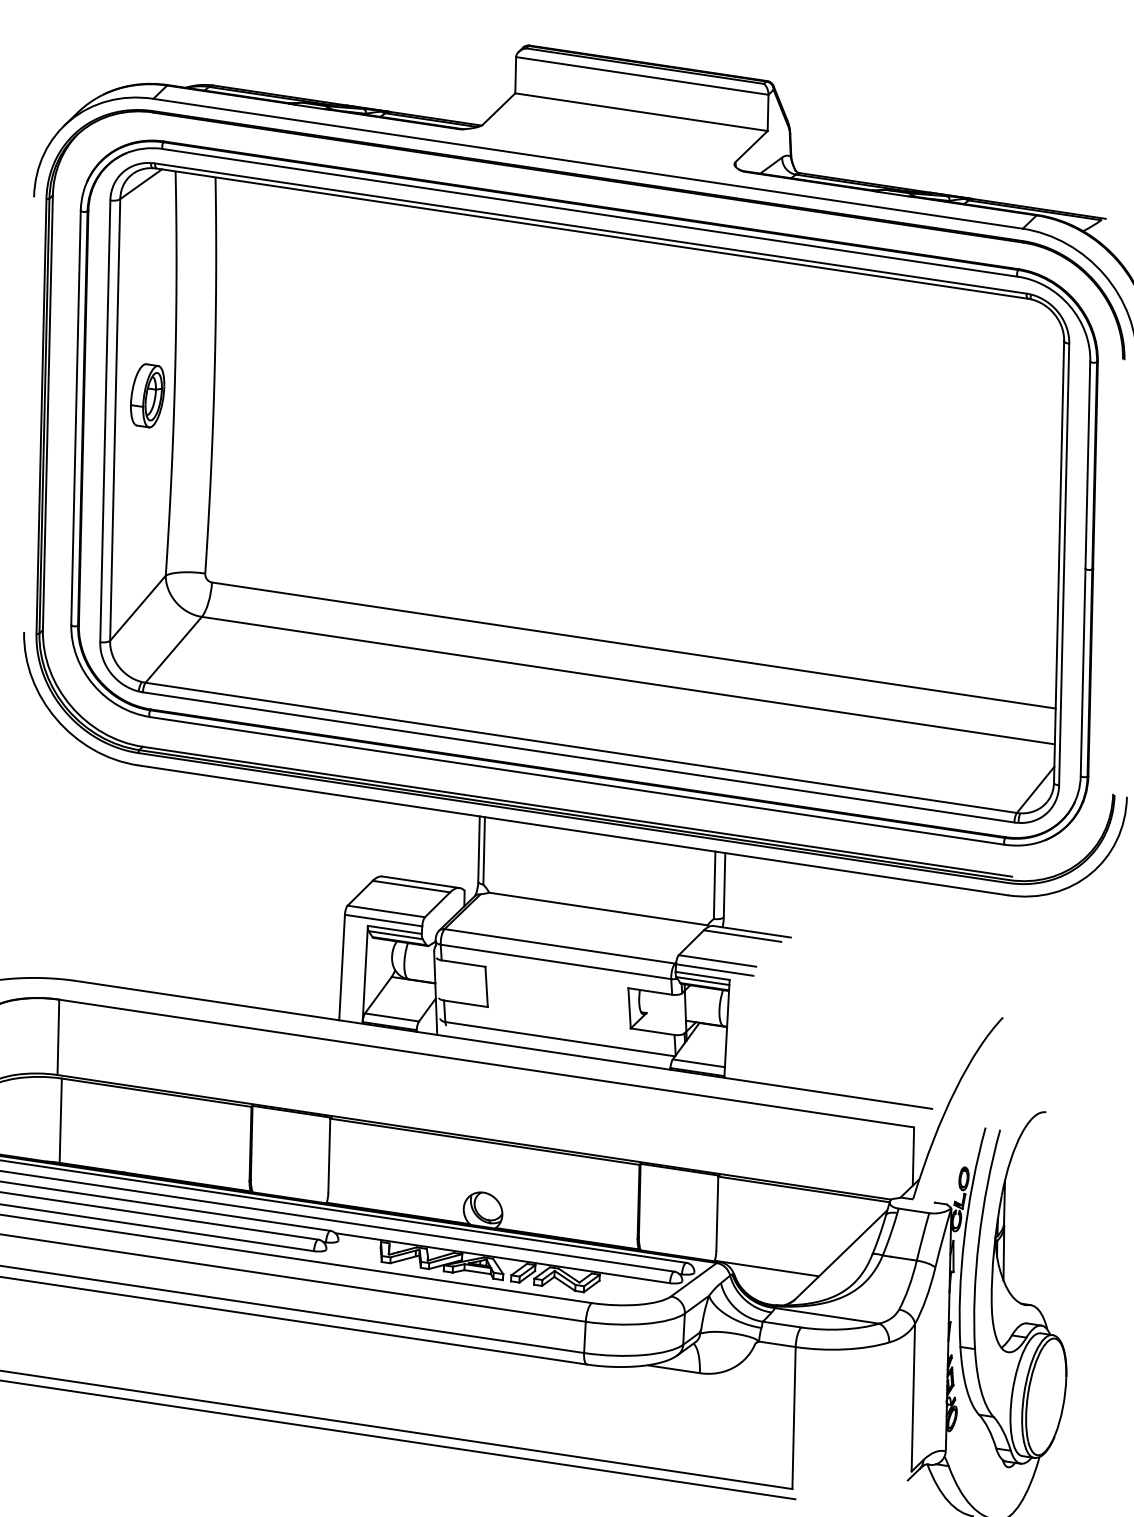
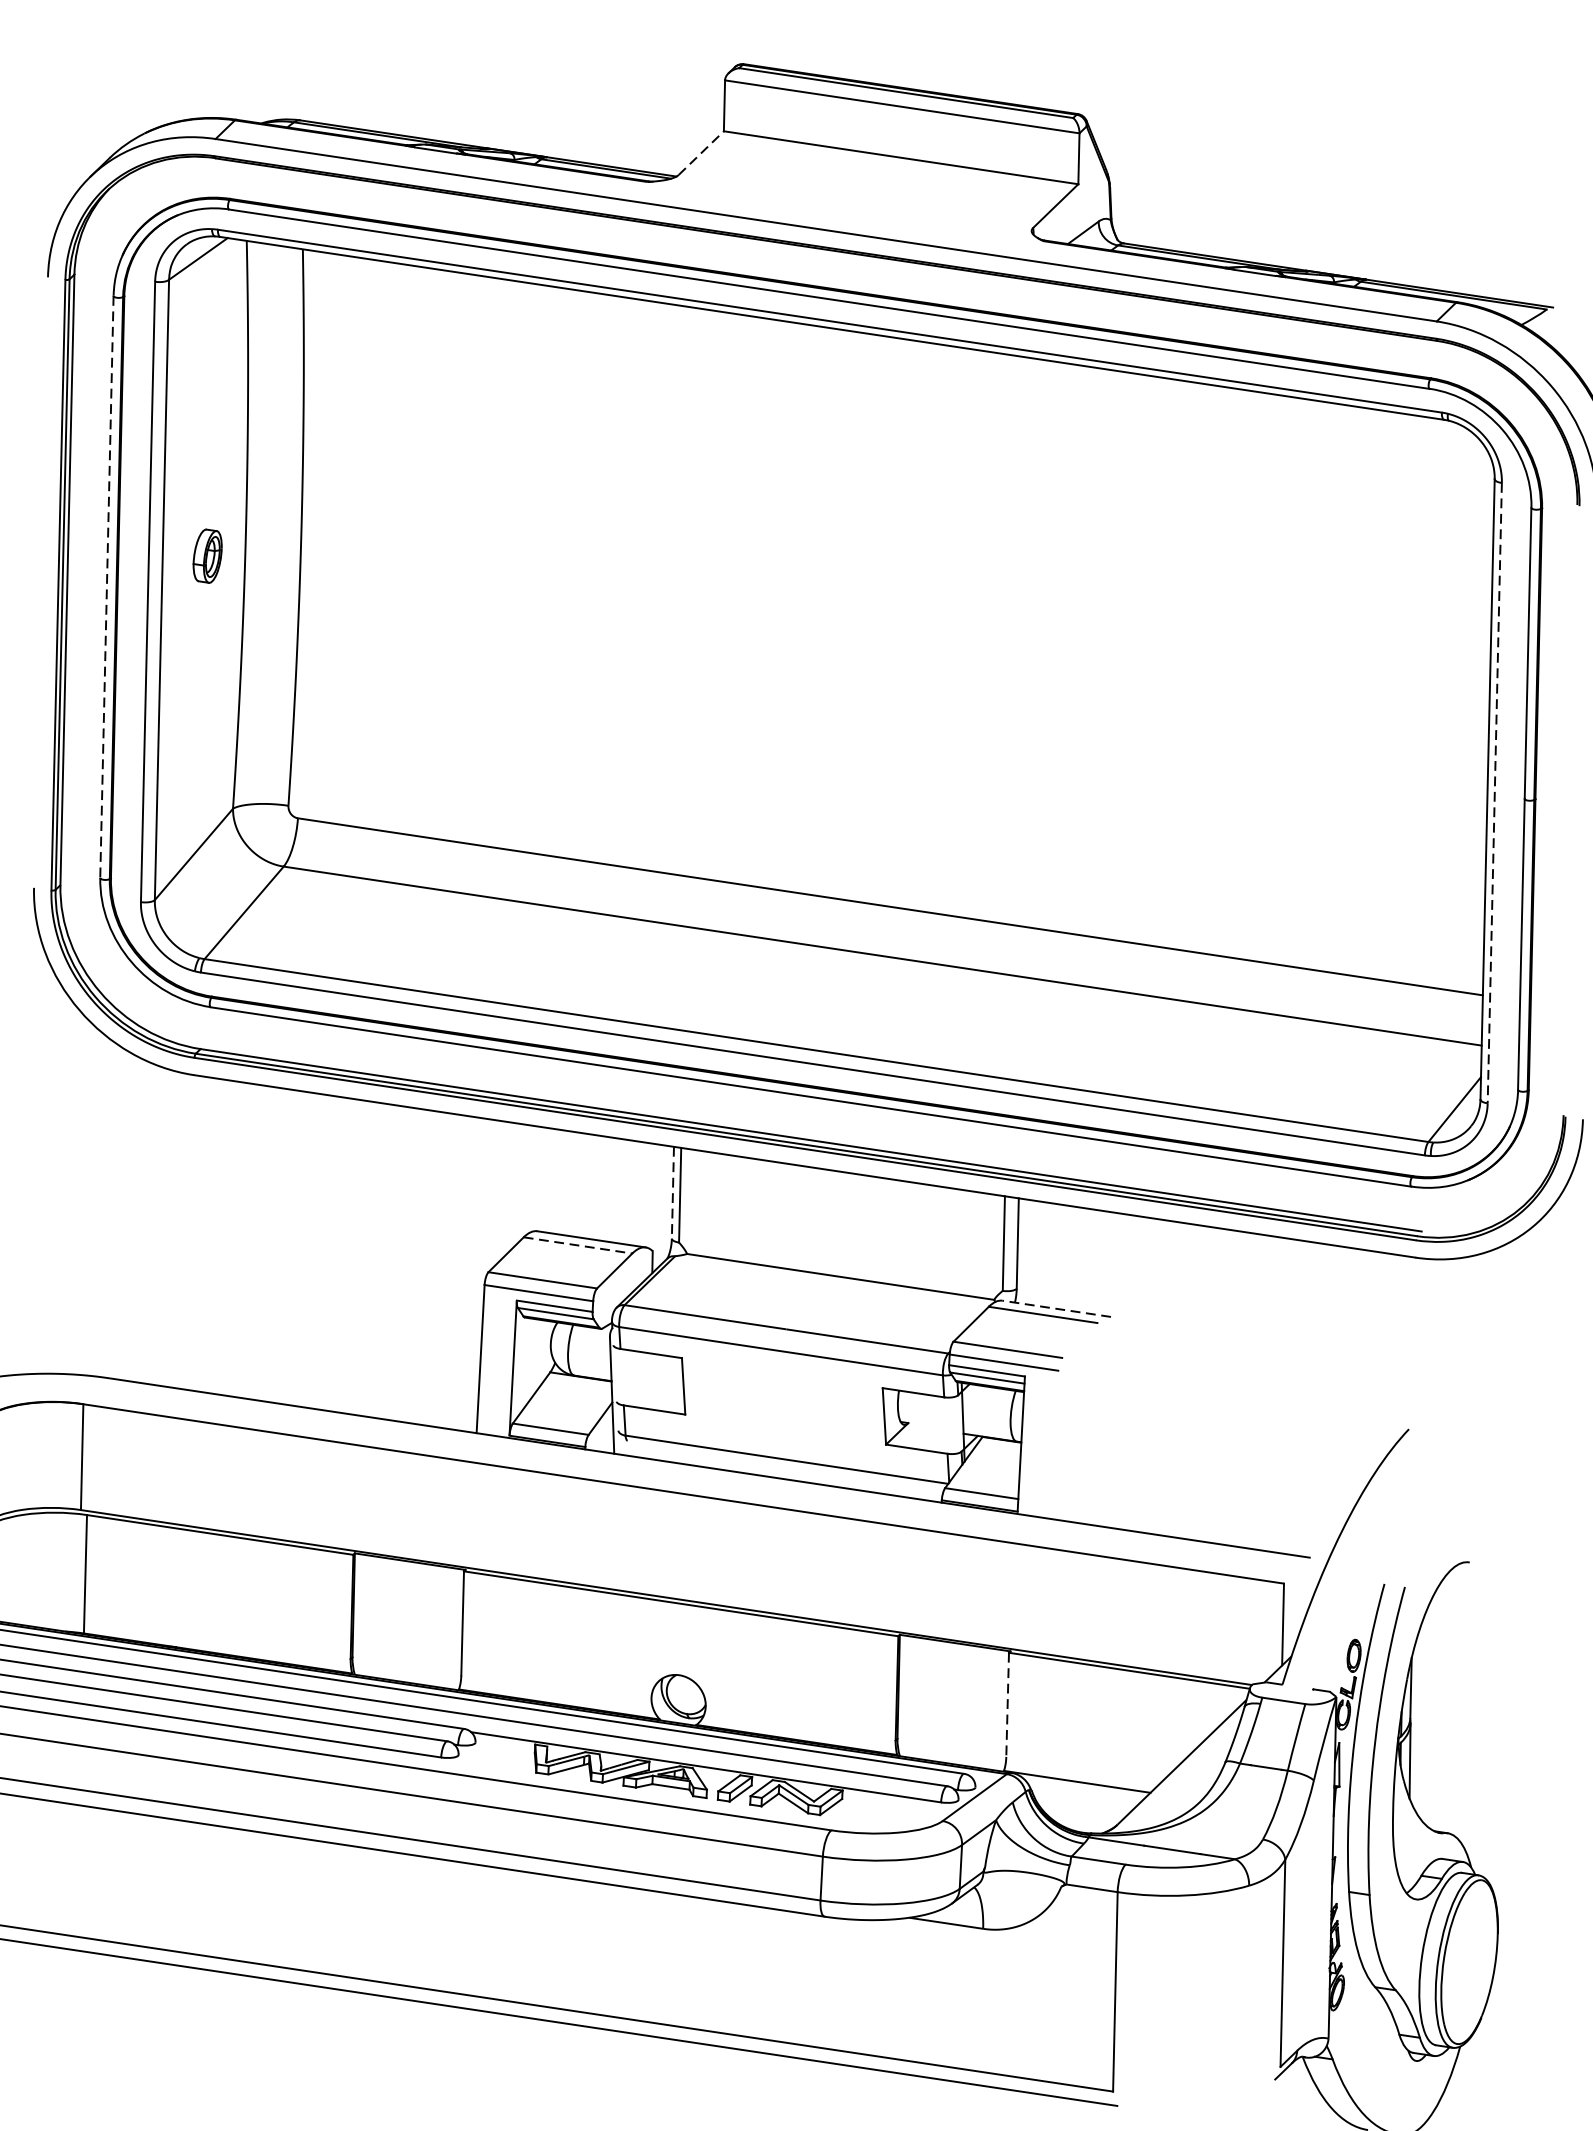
line: (499, 108) -> (701, 152), solid -> dashed
part: (147, 395) -> (207, 555), size x0.6
line: (76, 418) -> (107, 587), solid -> dashed
line: (1064, 564) -> (1495, 793), solid -> dashed
line: (479, 849) -> (673, 1193), solid -> dashed
line: (411, 886) -> (578, 1245), solid -> dashed
line: (751, 931) -> (1055, 1308), solid -> dashed
line: (717, 1214) -> (1007, 1705), solid -> dashed

